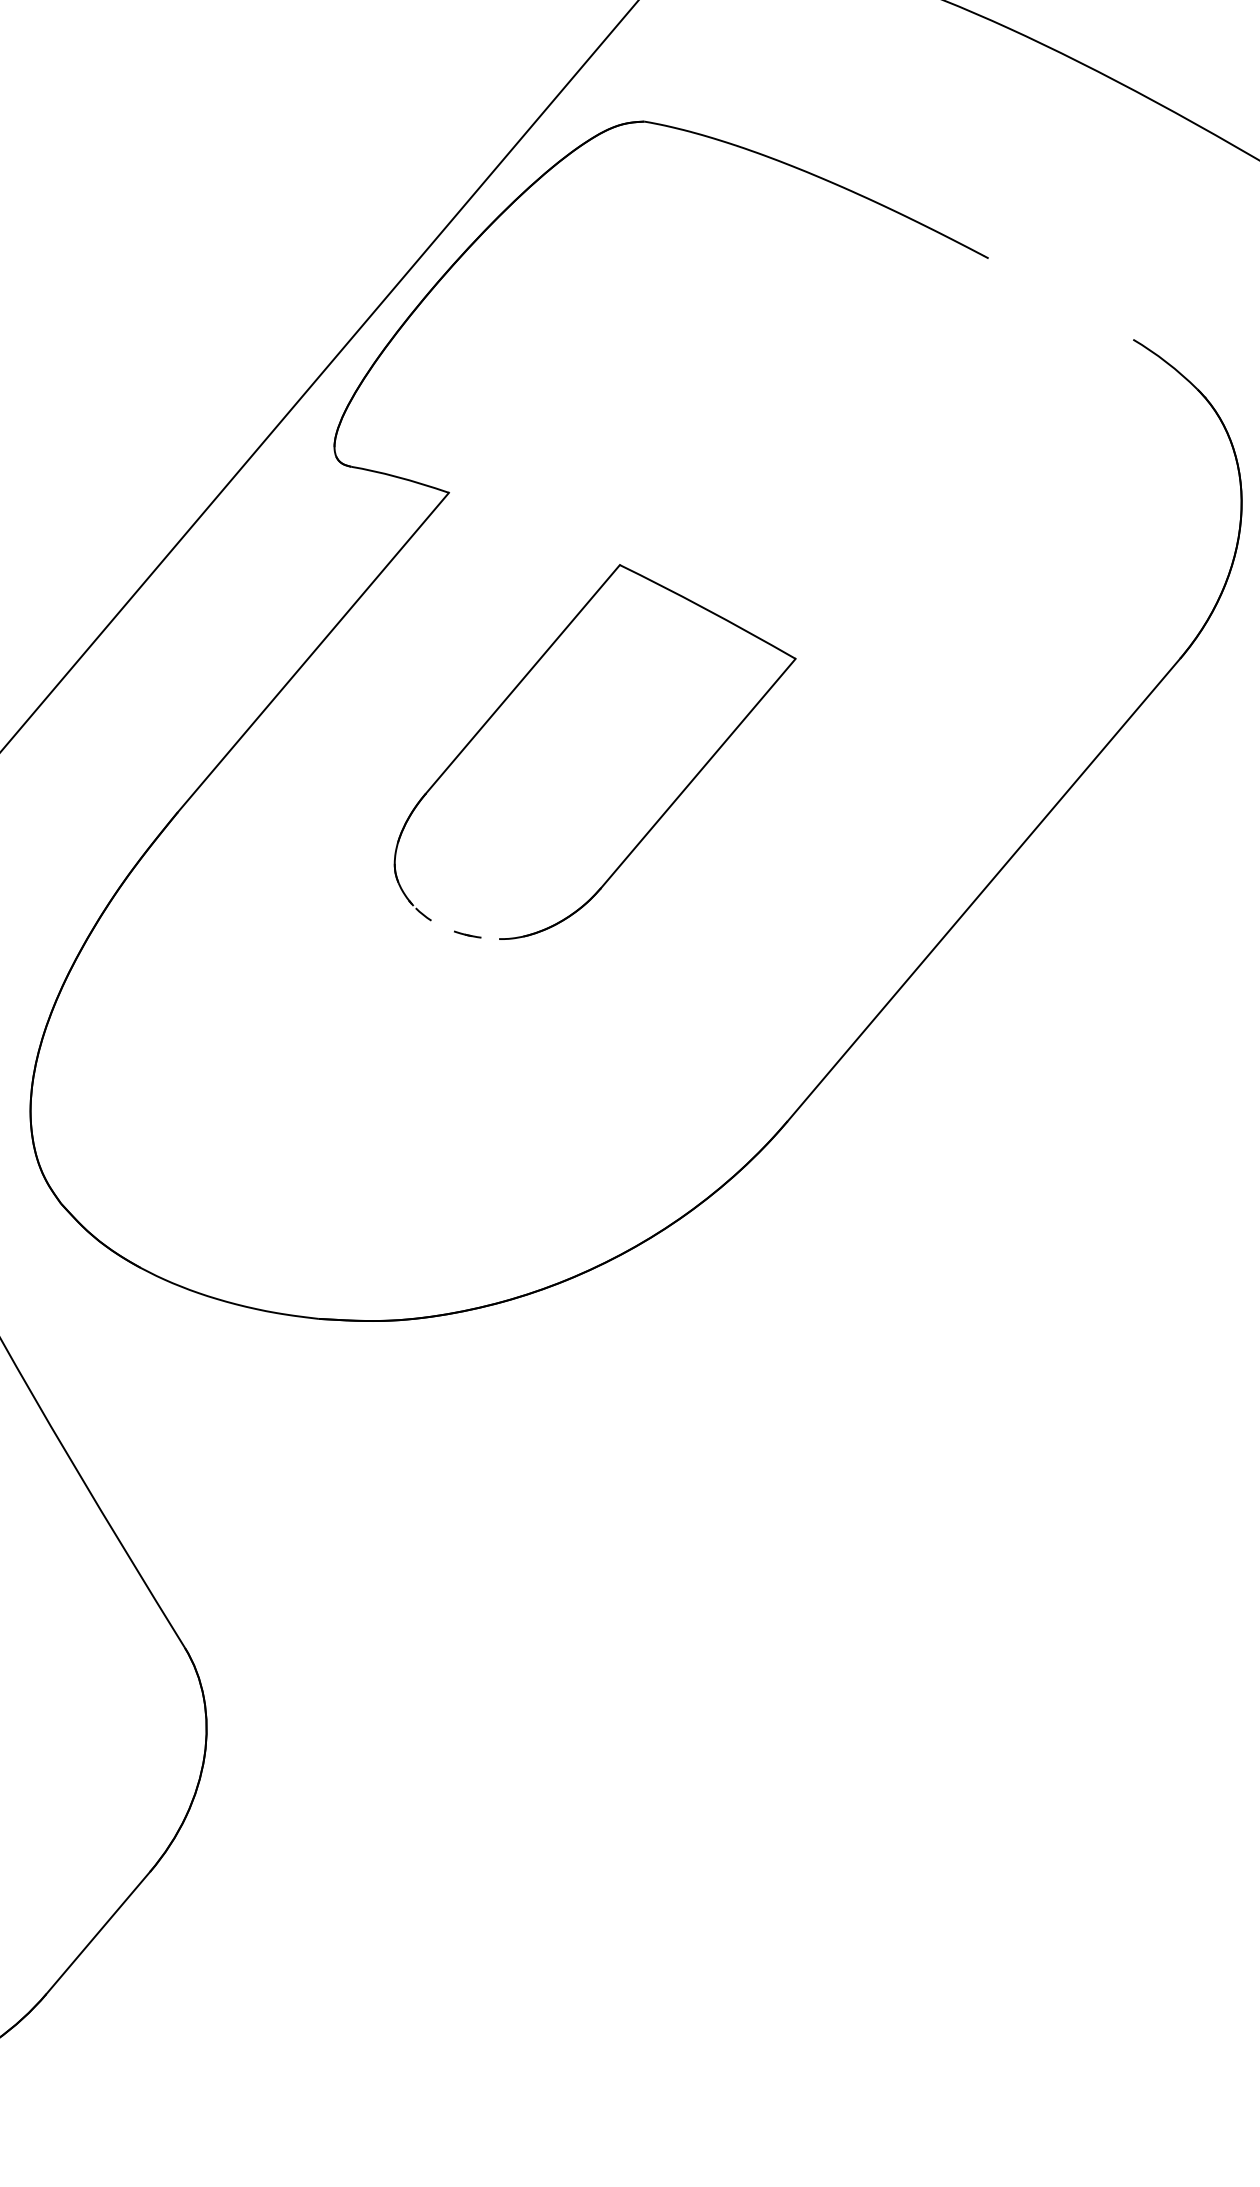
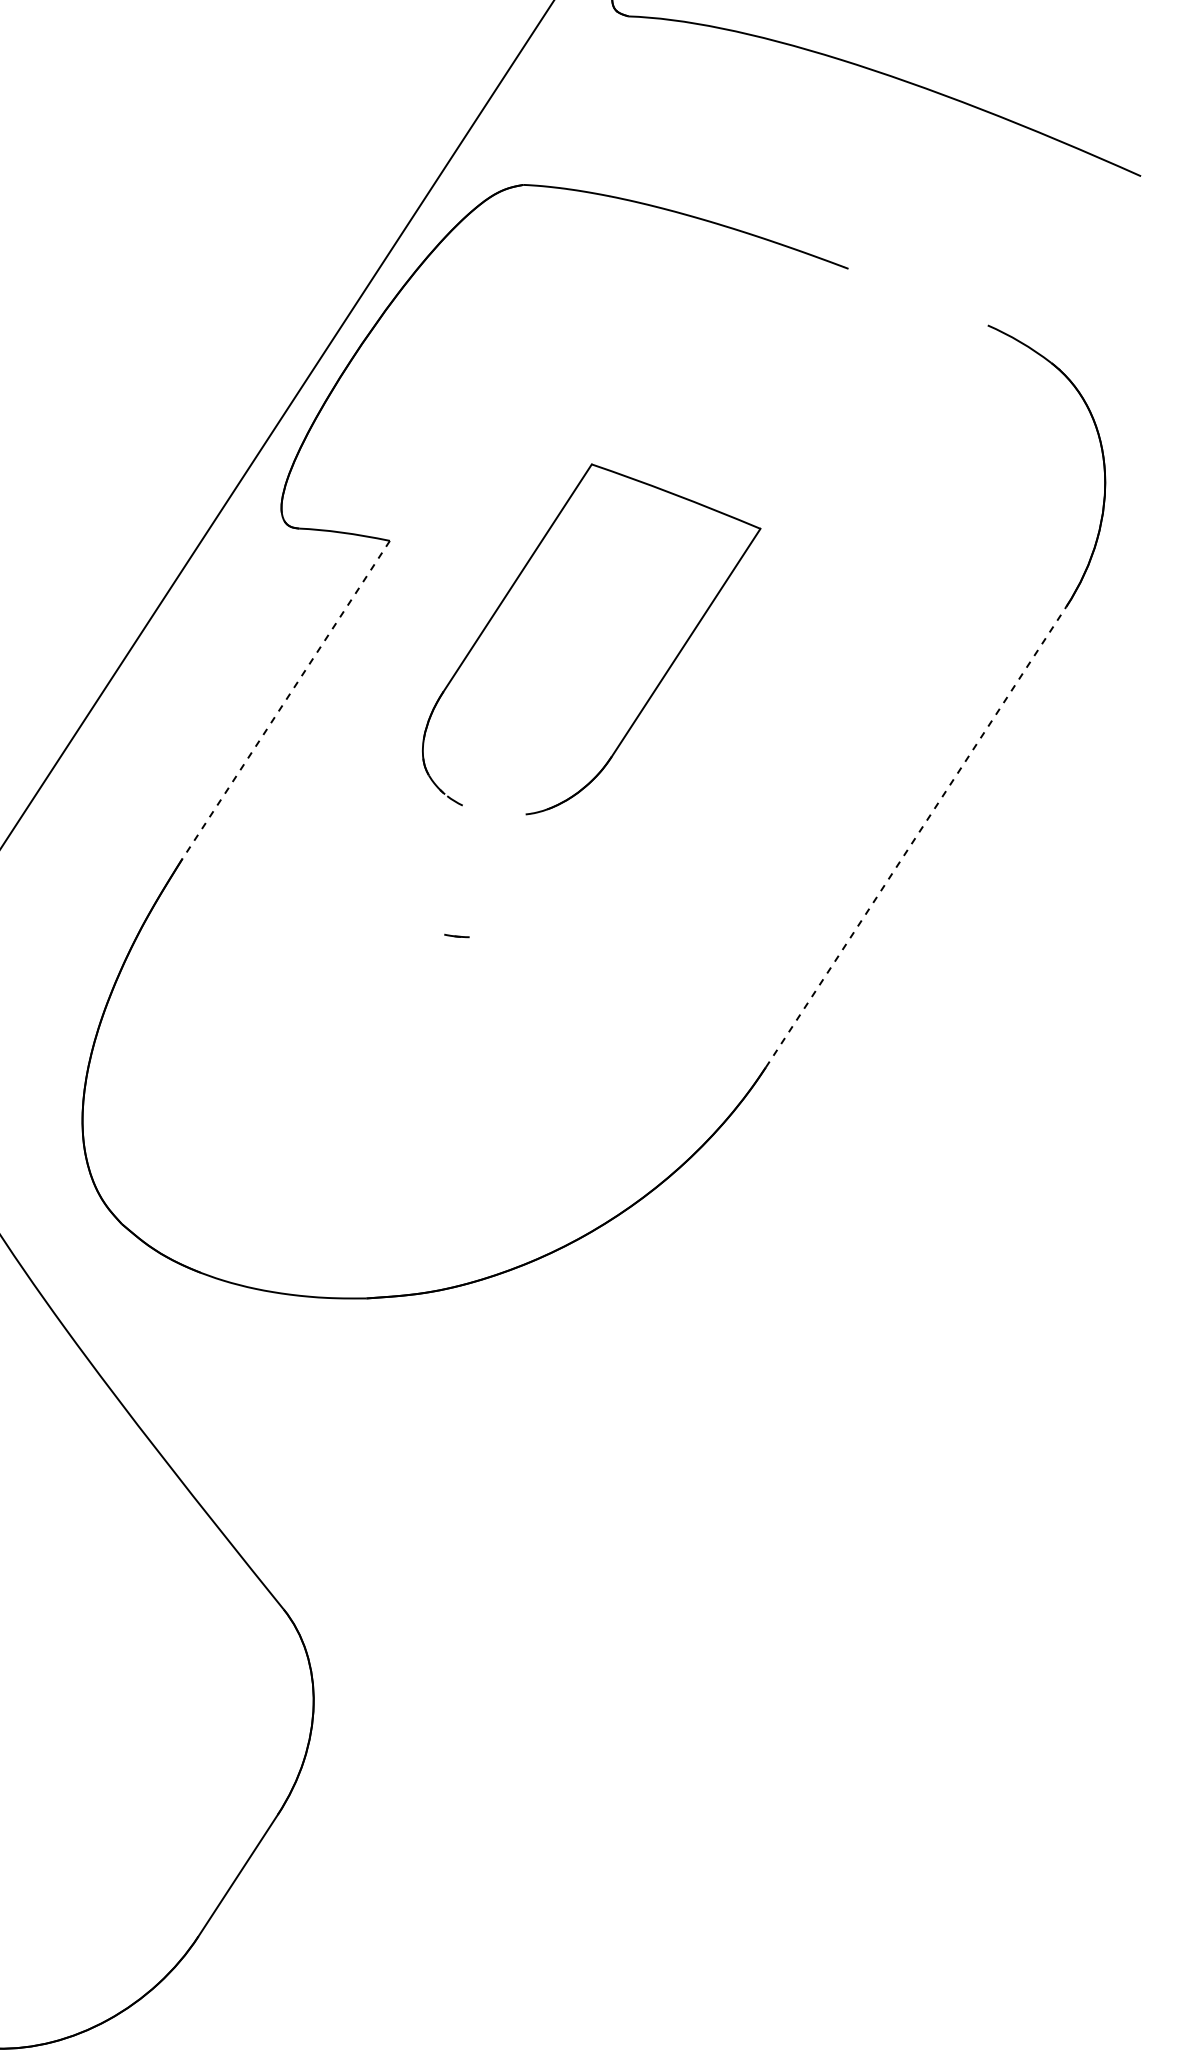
line: (313, 652) -> (286, 699), solid -> dashed
part: (661, 815) -> (657, 684), moved
line: (984, 890) -> (916, 837), solid -> dashed

